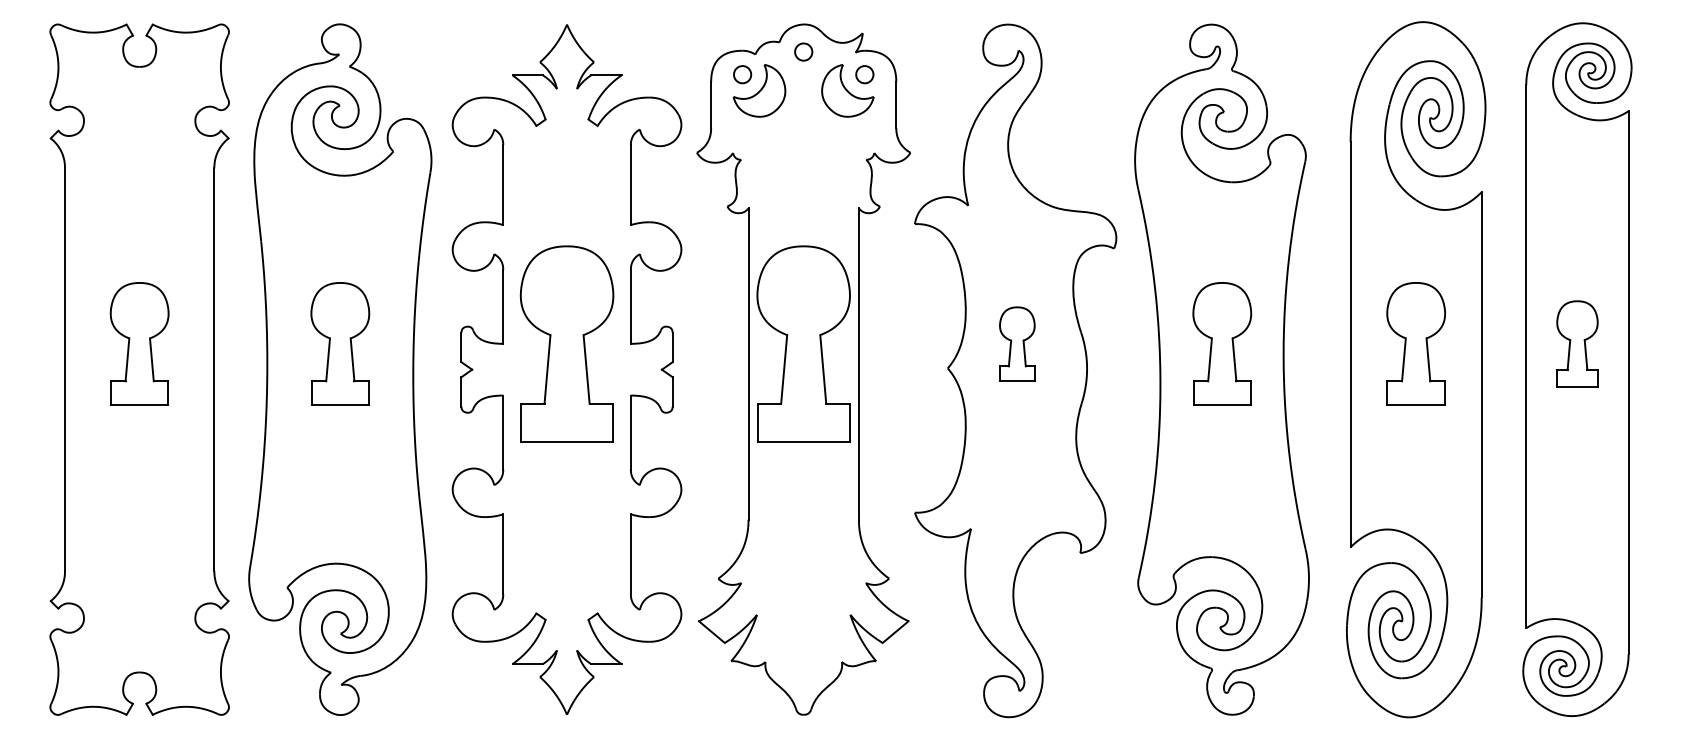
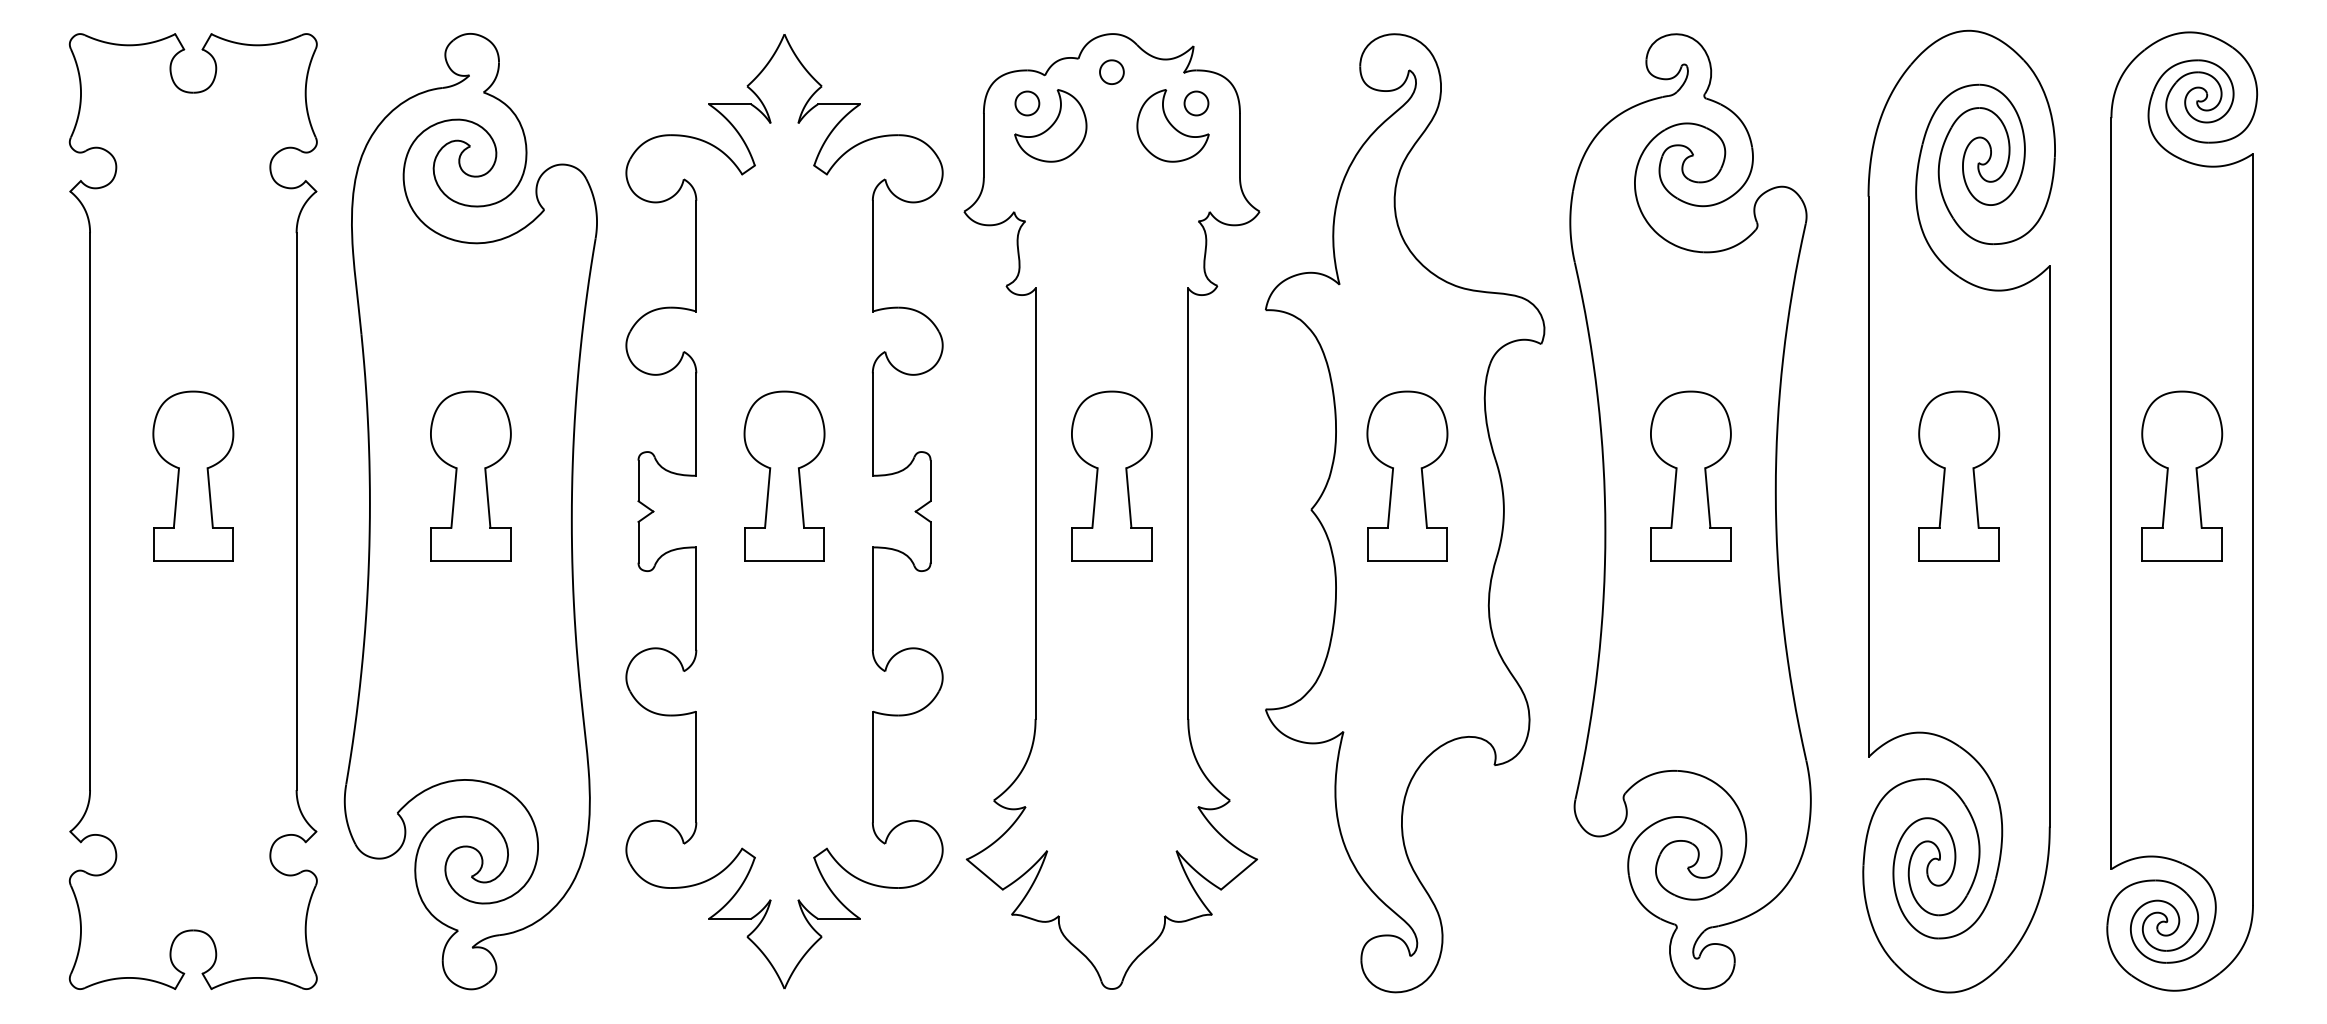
part: (567, 343) -> (784, 475), size x0.62
part: (803, 343) -> (1111, 475), size x0.62
part: (1017, 343) -> (1407, 475), size x1.67
part: (1577, 343) -> (2182, 475), size x1.43

